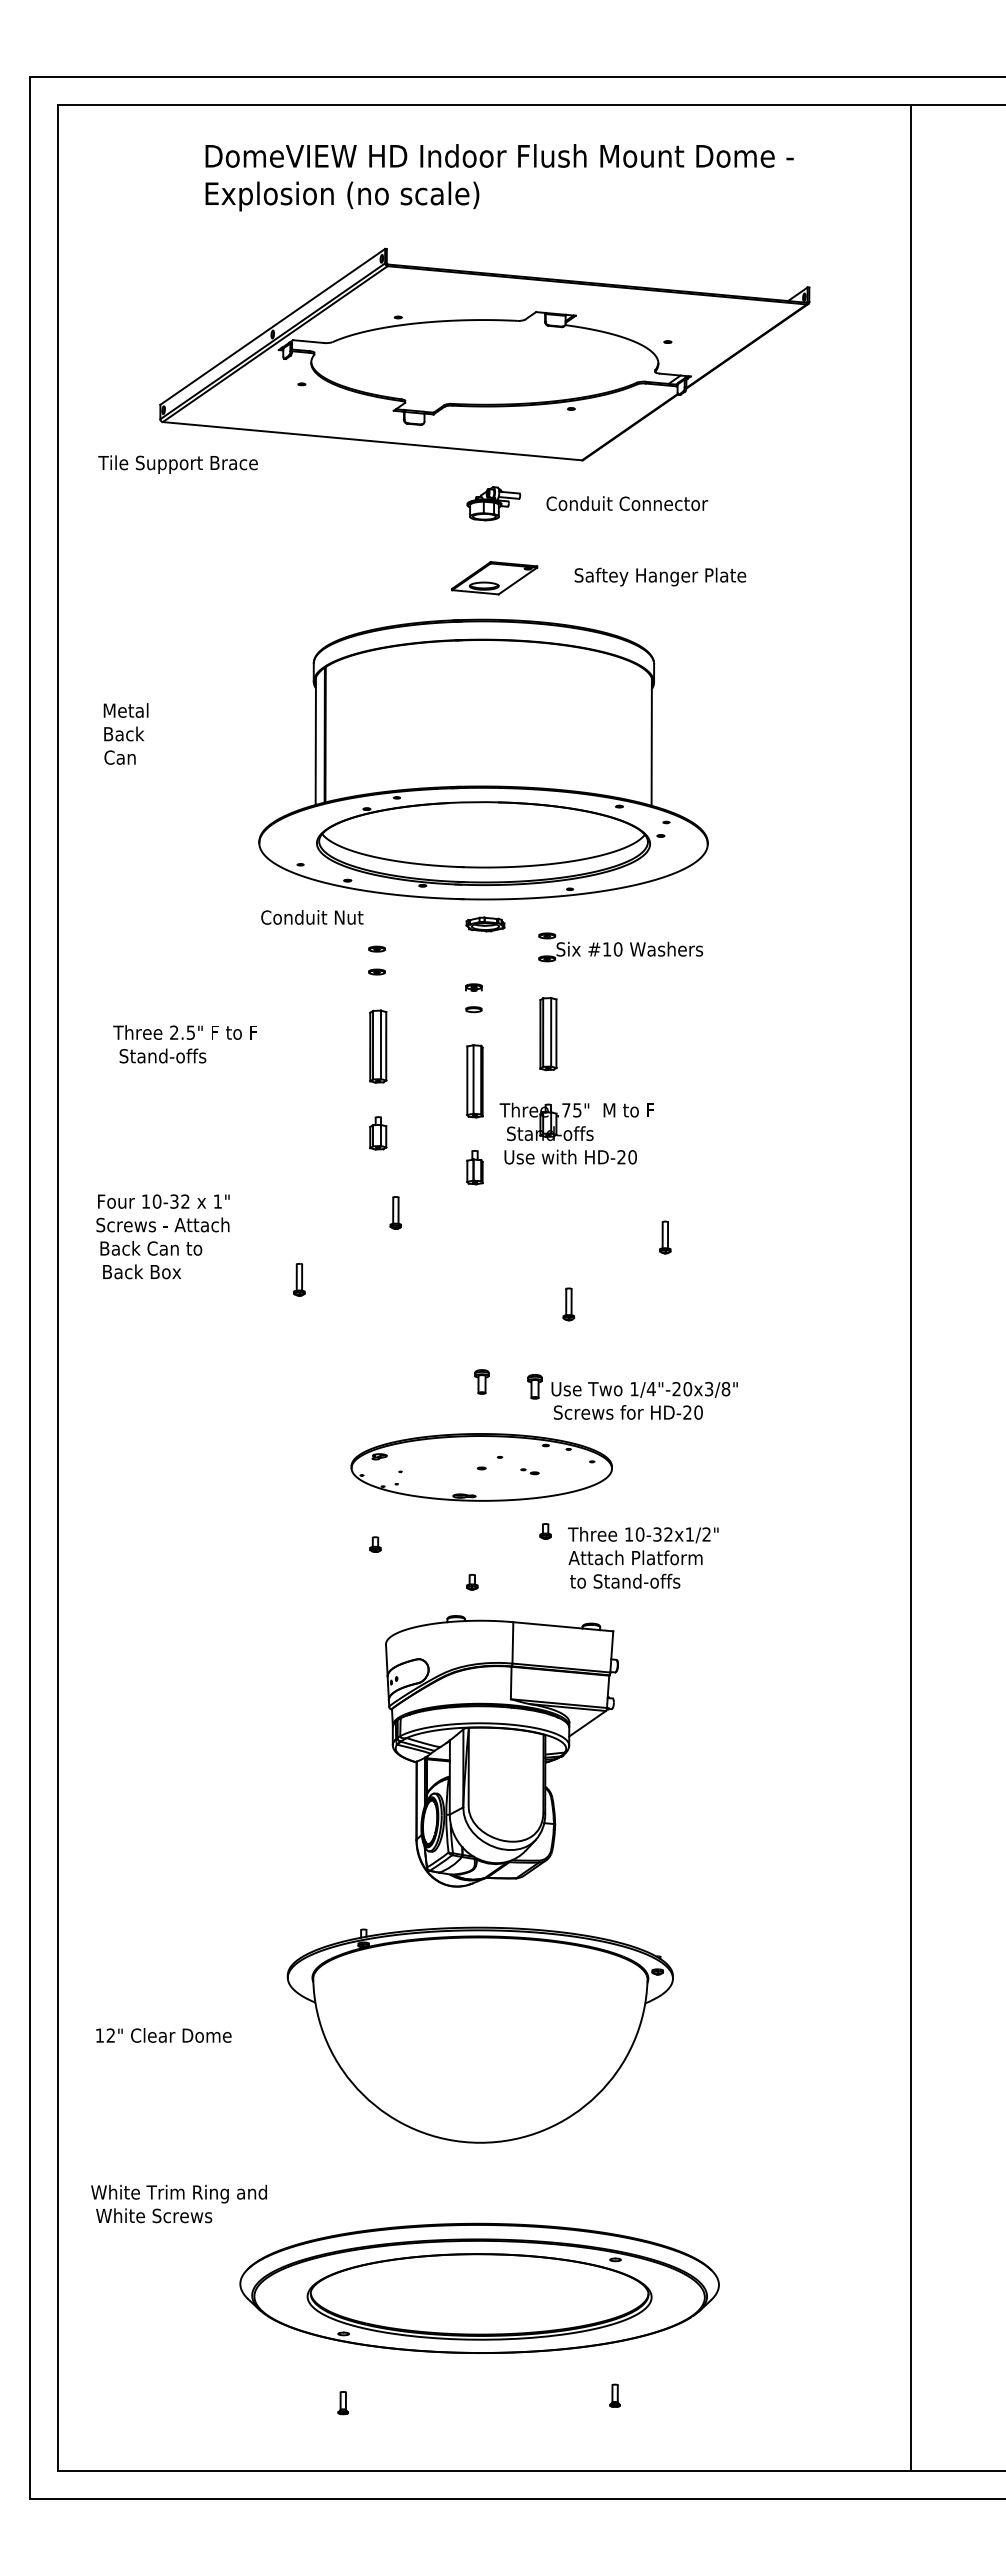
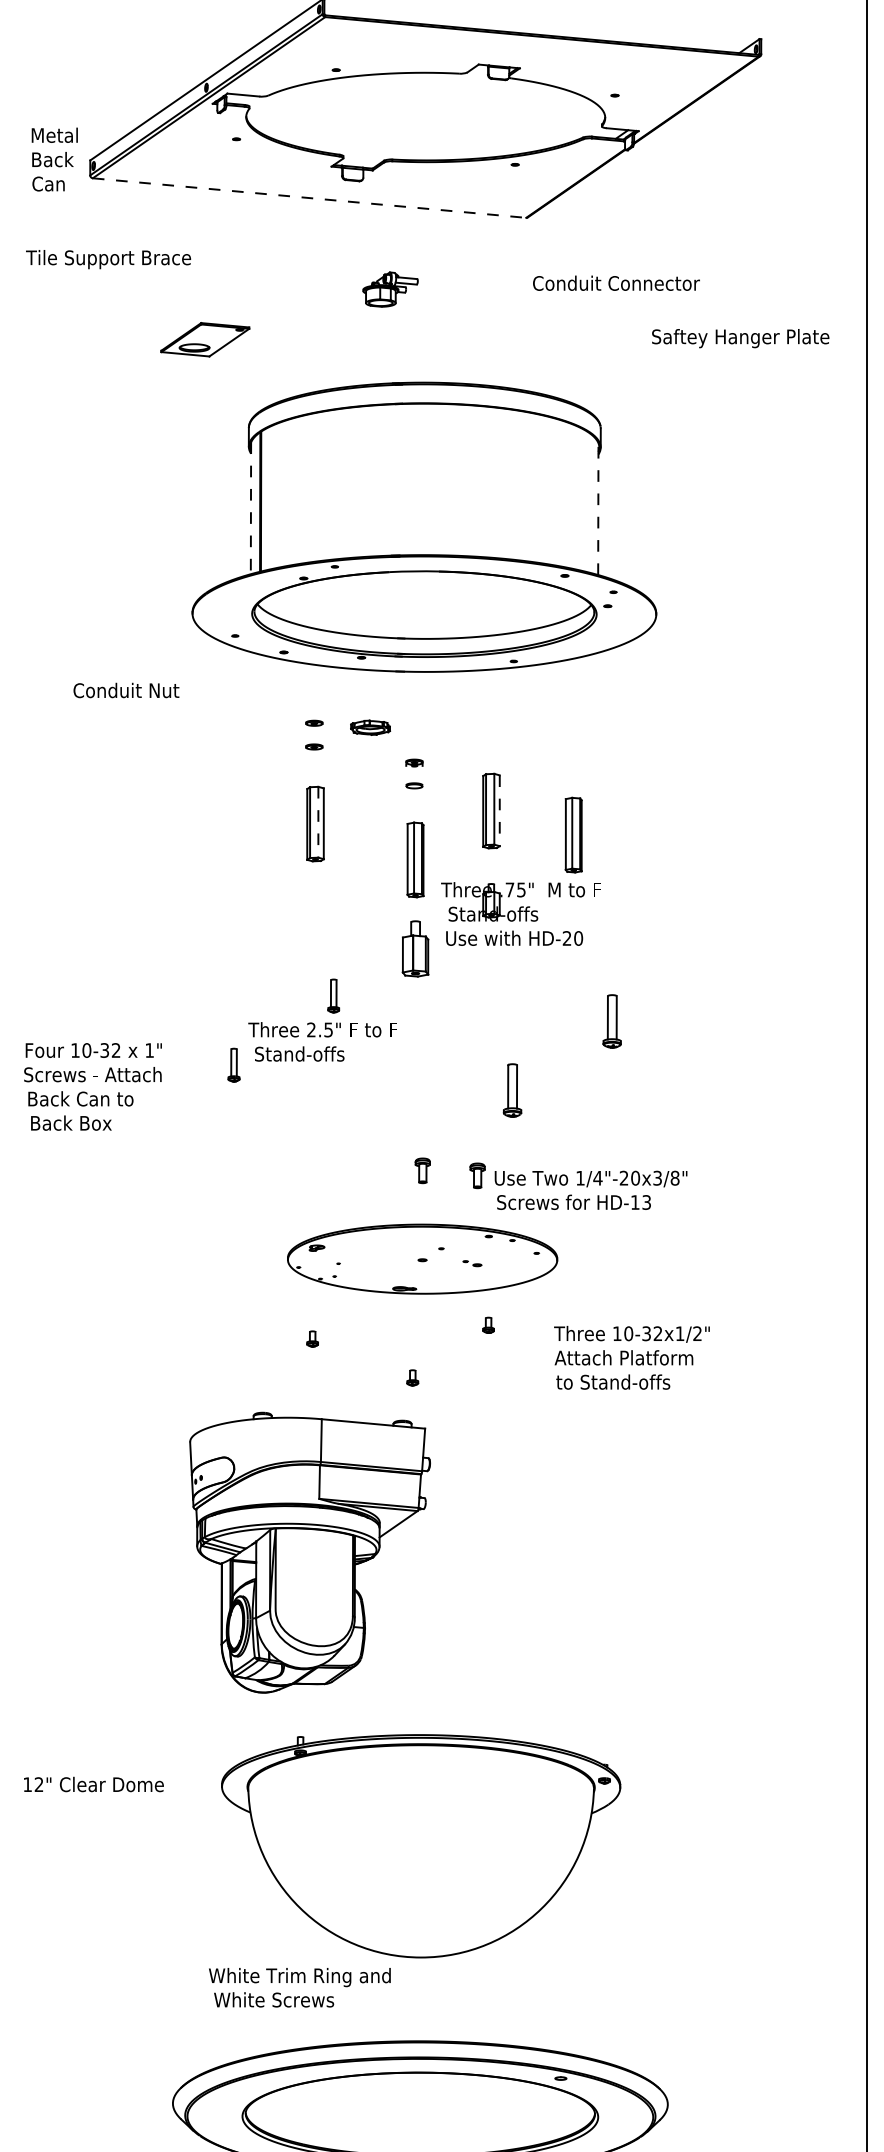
line: (372, 441) -> (309, 198), solid -> dashed
text: (177, 464) -> (107, 259), moved
part: (493, 503) -> (390, 289), moved
text: (627, 503) -> (616, 283), moved
text: (660, 576) -> (740, 337), moved
part: (494, 578) -> (205, 340), moved
text: (125, 733) -> (54, 159), moved
line: (315, 741) -> (250, 508), solid -> dashed
line: (651, 741) -> (598, 508), solid -> dashed
text: (312, 917) -> (126, 690), moved
part: (485, 924) -> (370, 727), moved
part: (620, 947) -> (566, 721), removed
line: (556, 1034) -> (499, 811), solid -> dashed
text: (184, 1044) -> (321, 1042), moved
line: (381, 1045) -> (318, 822), solid -> dashed
part: (627, 1057) -> (573, 835), added
part: (378, 1133) -> (315, 913), removed
part: (474, 1167) -> (415, 949), size x1.6
text: (162, 1236) -> (92, 1086), moved
part: (665, 1237) -> (612, 1021), size x1.6
part: (568, 1304) -> (512, 1090), size x1.6
text: (692, 1412) -> (640, 1202), HD-20 -> HD-13
text: (643, 1557) -> (632, 1357), moved
part: (501, 1751) -> (309, 1552), moved
text: (163, 2035) -> (93, 1784), moved
text: (178, 2203) -> (299, 1987), moved

